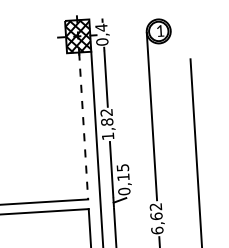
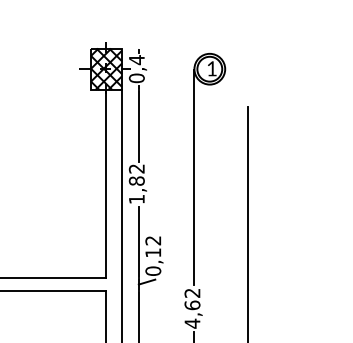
line: (83, 126) -> (106, 184), dashed -> solid
text: (123, 167) -> (153, 240), 0,15 -> 0,12
text: (157, 230) -> (192, 323), 6,62 -> 4,62

